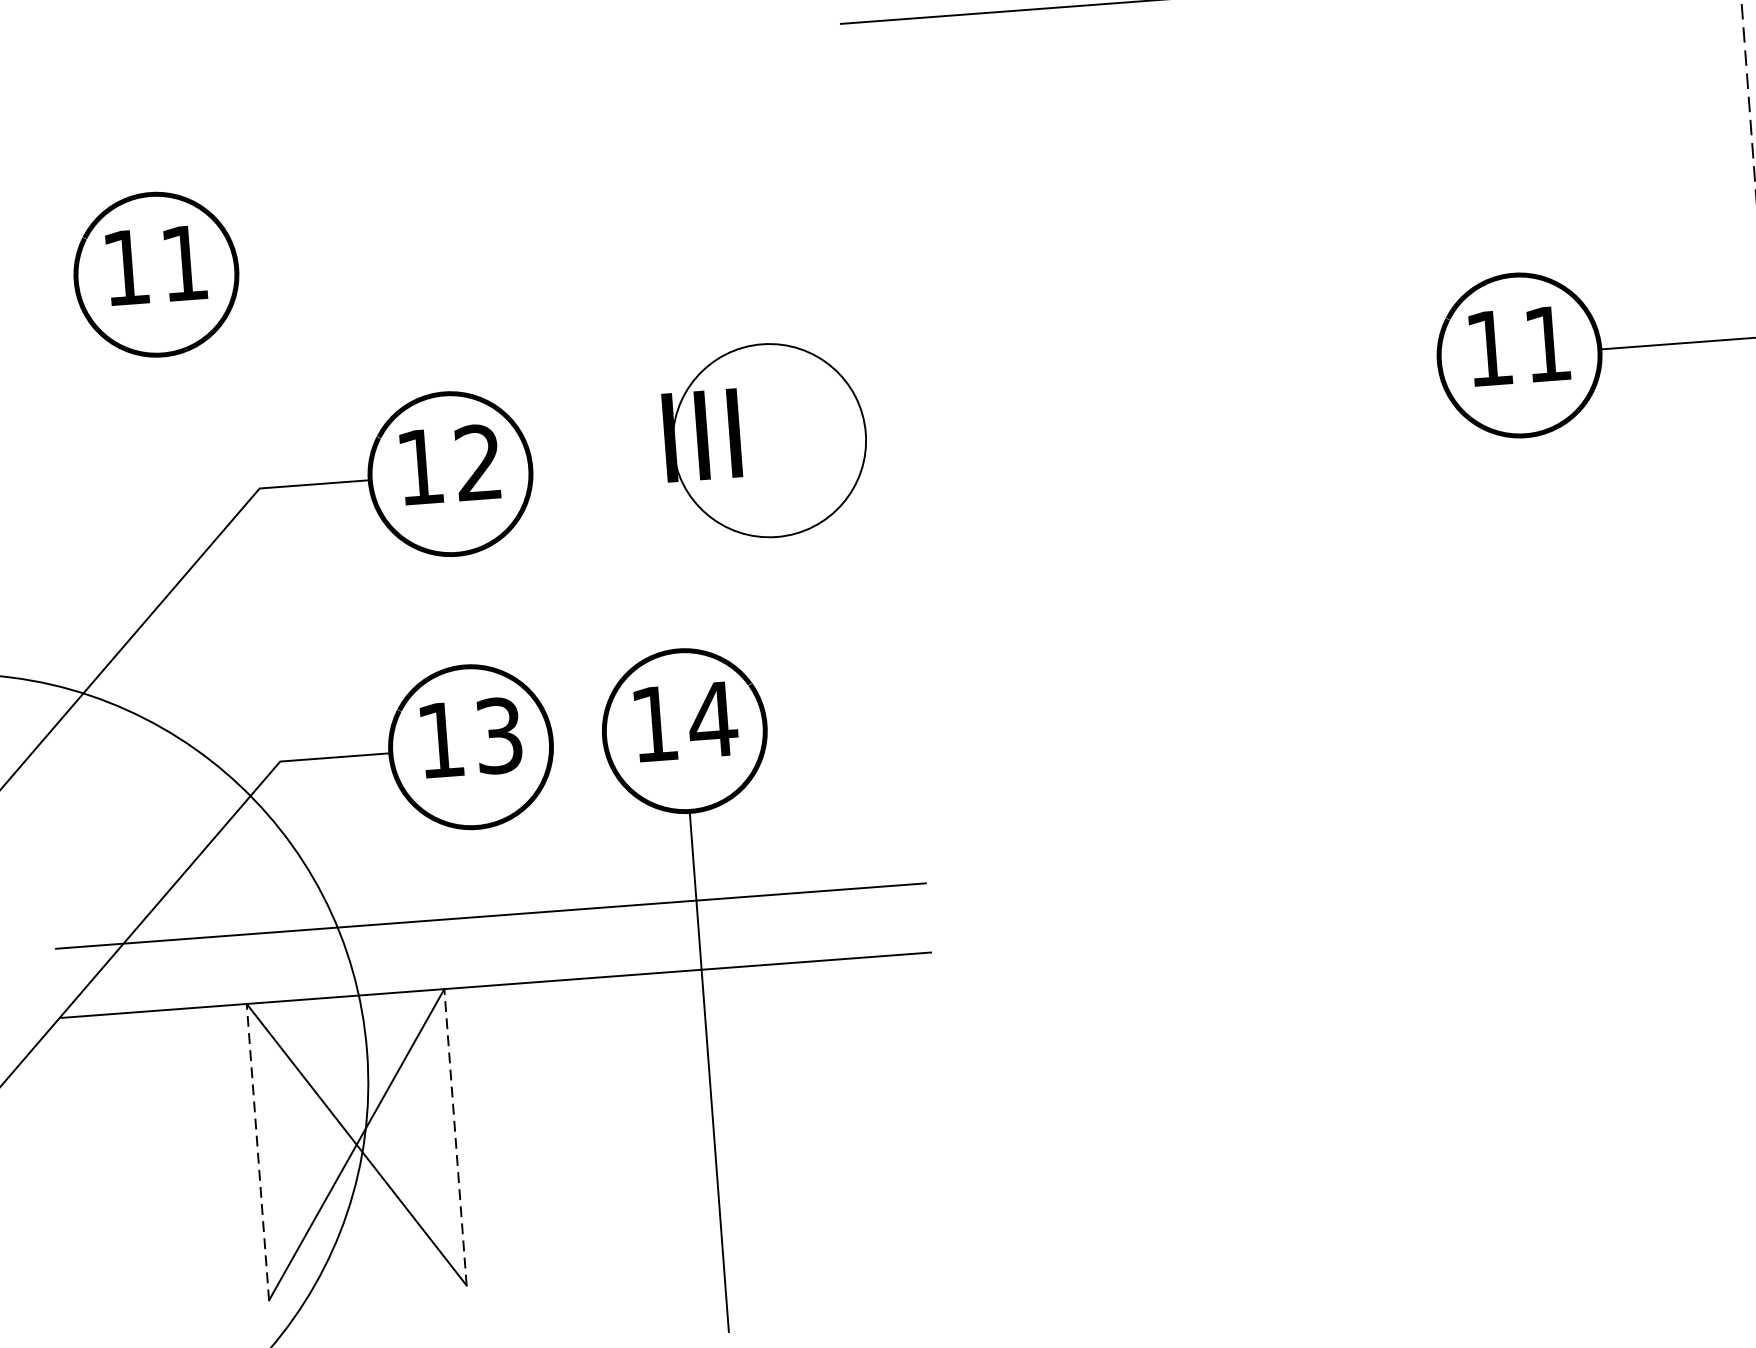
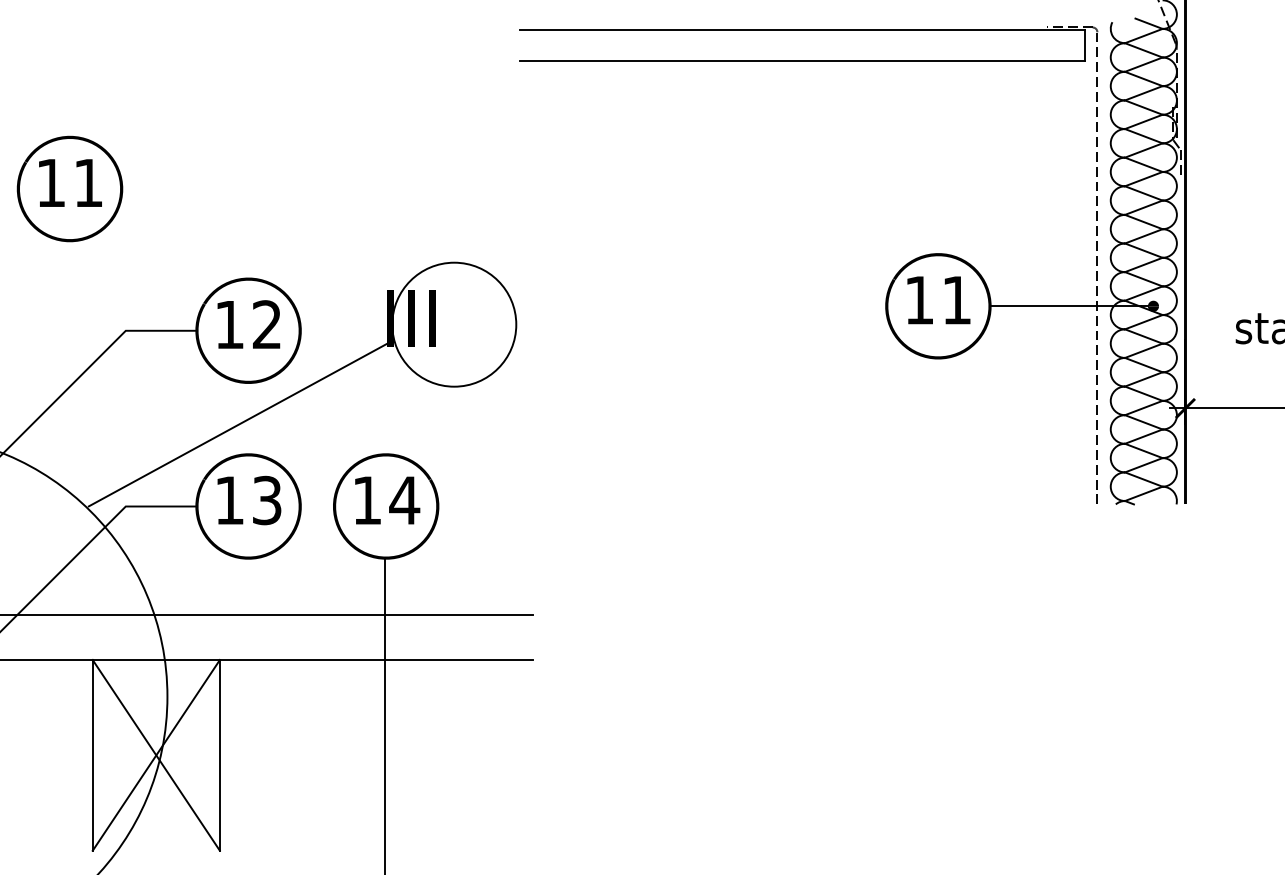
line: (448, 619) -> (240, 423), added
line: (454, 1136) -> (219, 754), dashed -> solid
line: (257, 1150) -> (92, 754), dashed -> solid

